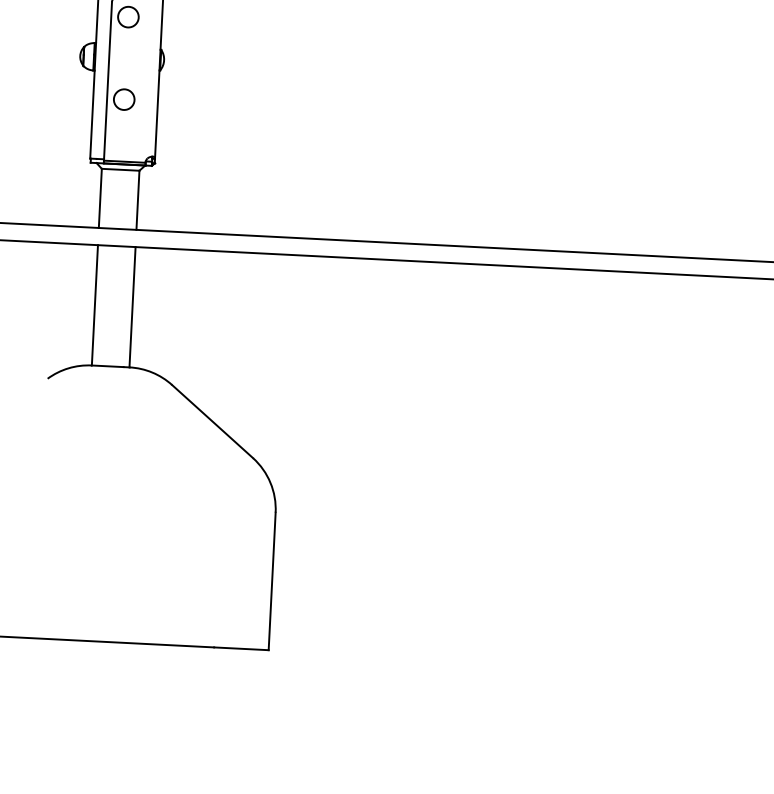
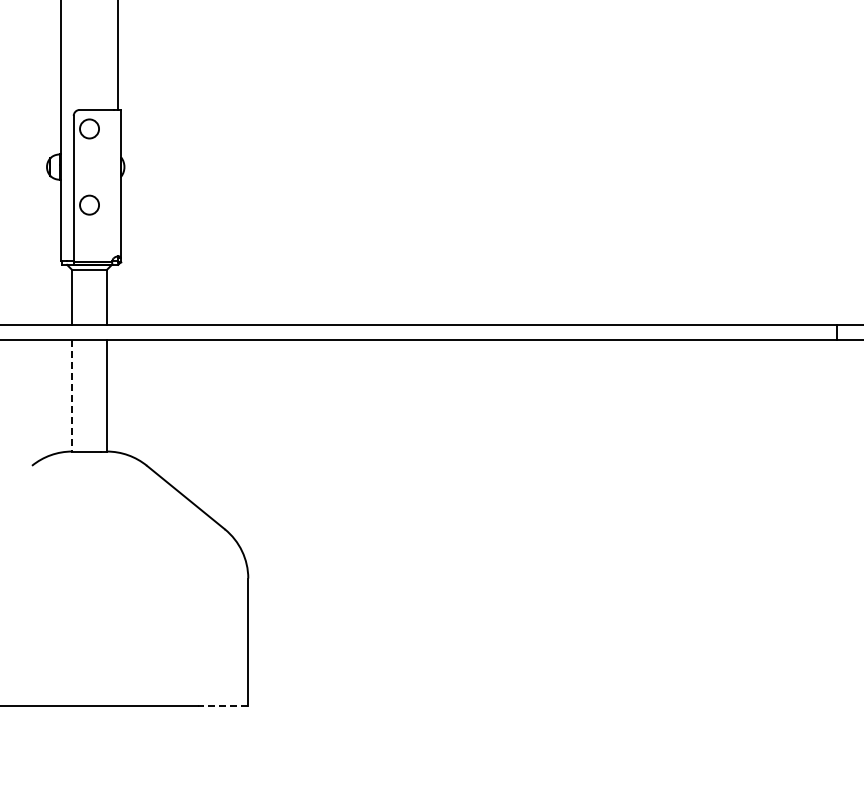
line: (95, 304) -> (72, 395), solid -> dashed
line: (240, 648) -> (222, 705), solid -> dashed

